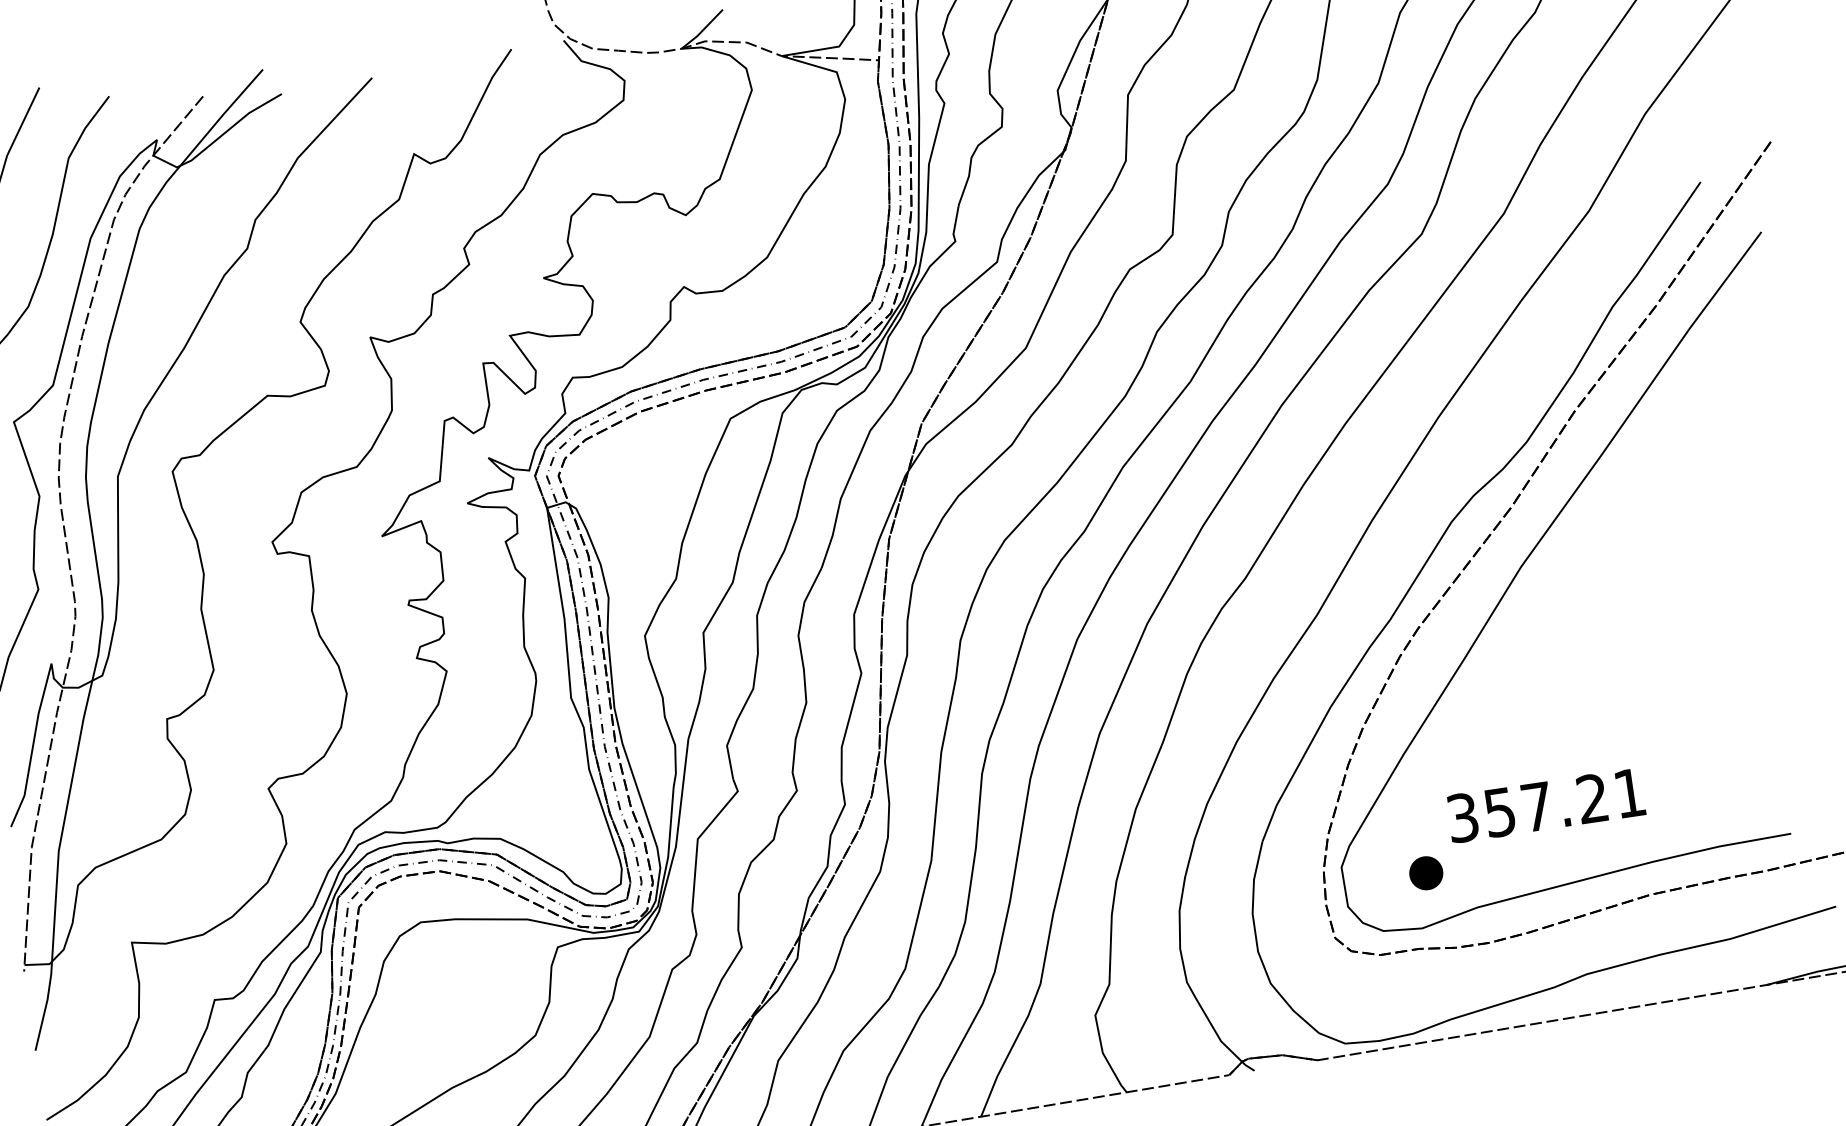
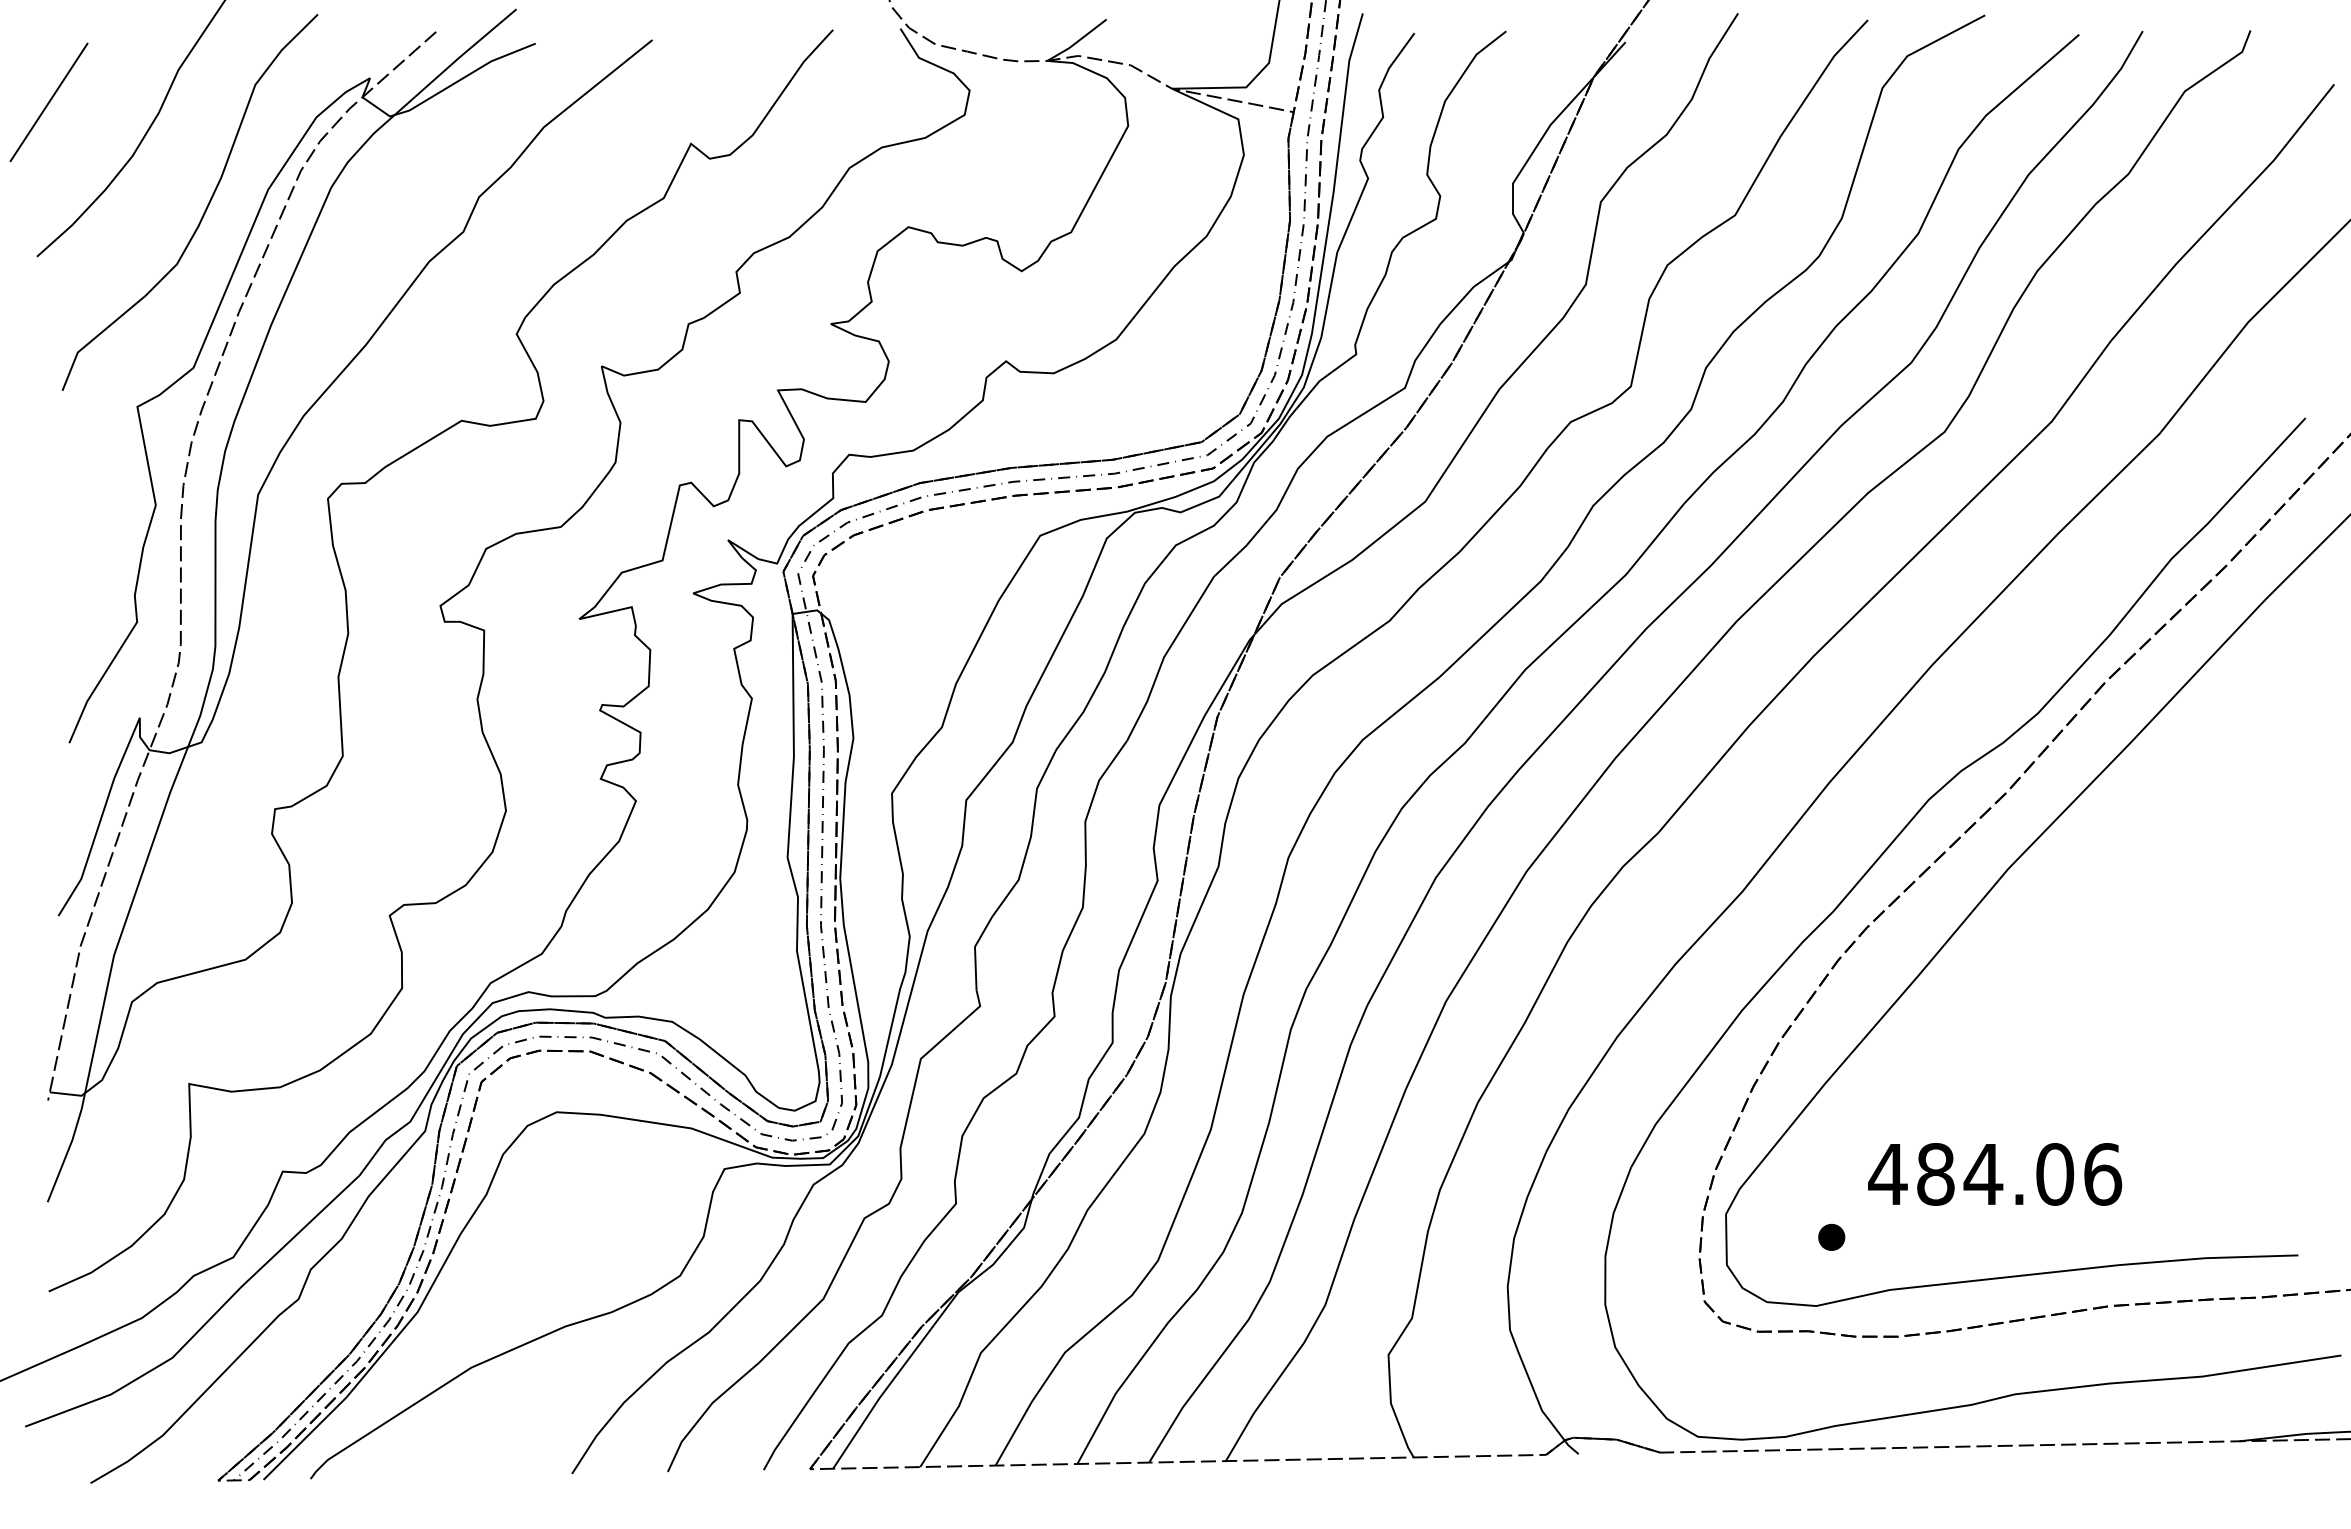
text: (1546, 805) -> (1995, 1174), 357.21 -> 484.06
part: (1426, 873) -> (1831, 1237), size x0.62

